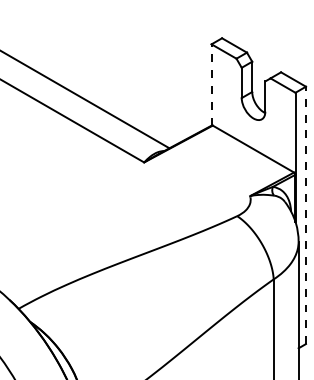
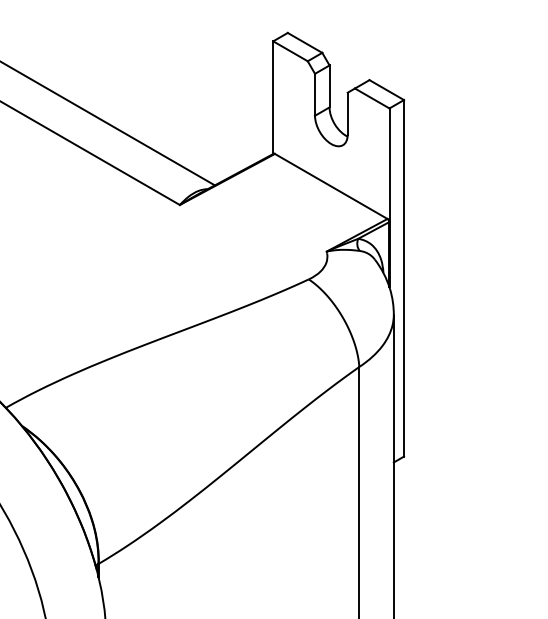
line: (211, 84) -> (273, 97), dashed -> solid
line: (306, 214) -> (404, 277), dashed -> solid

